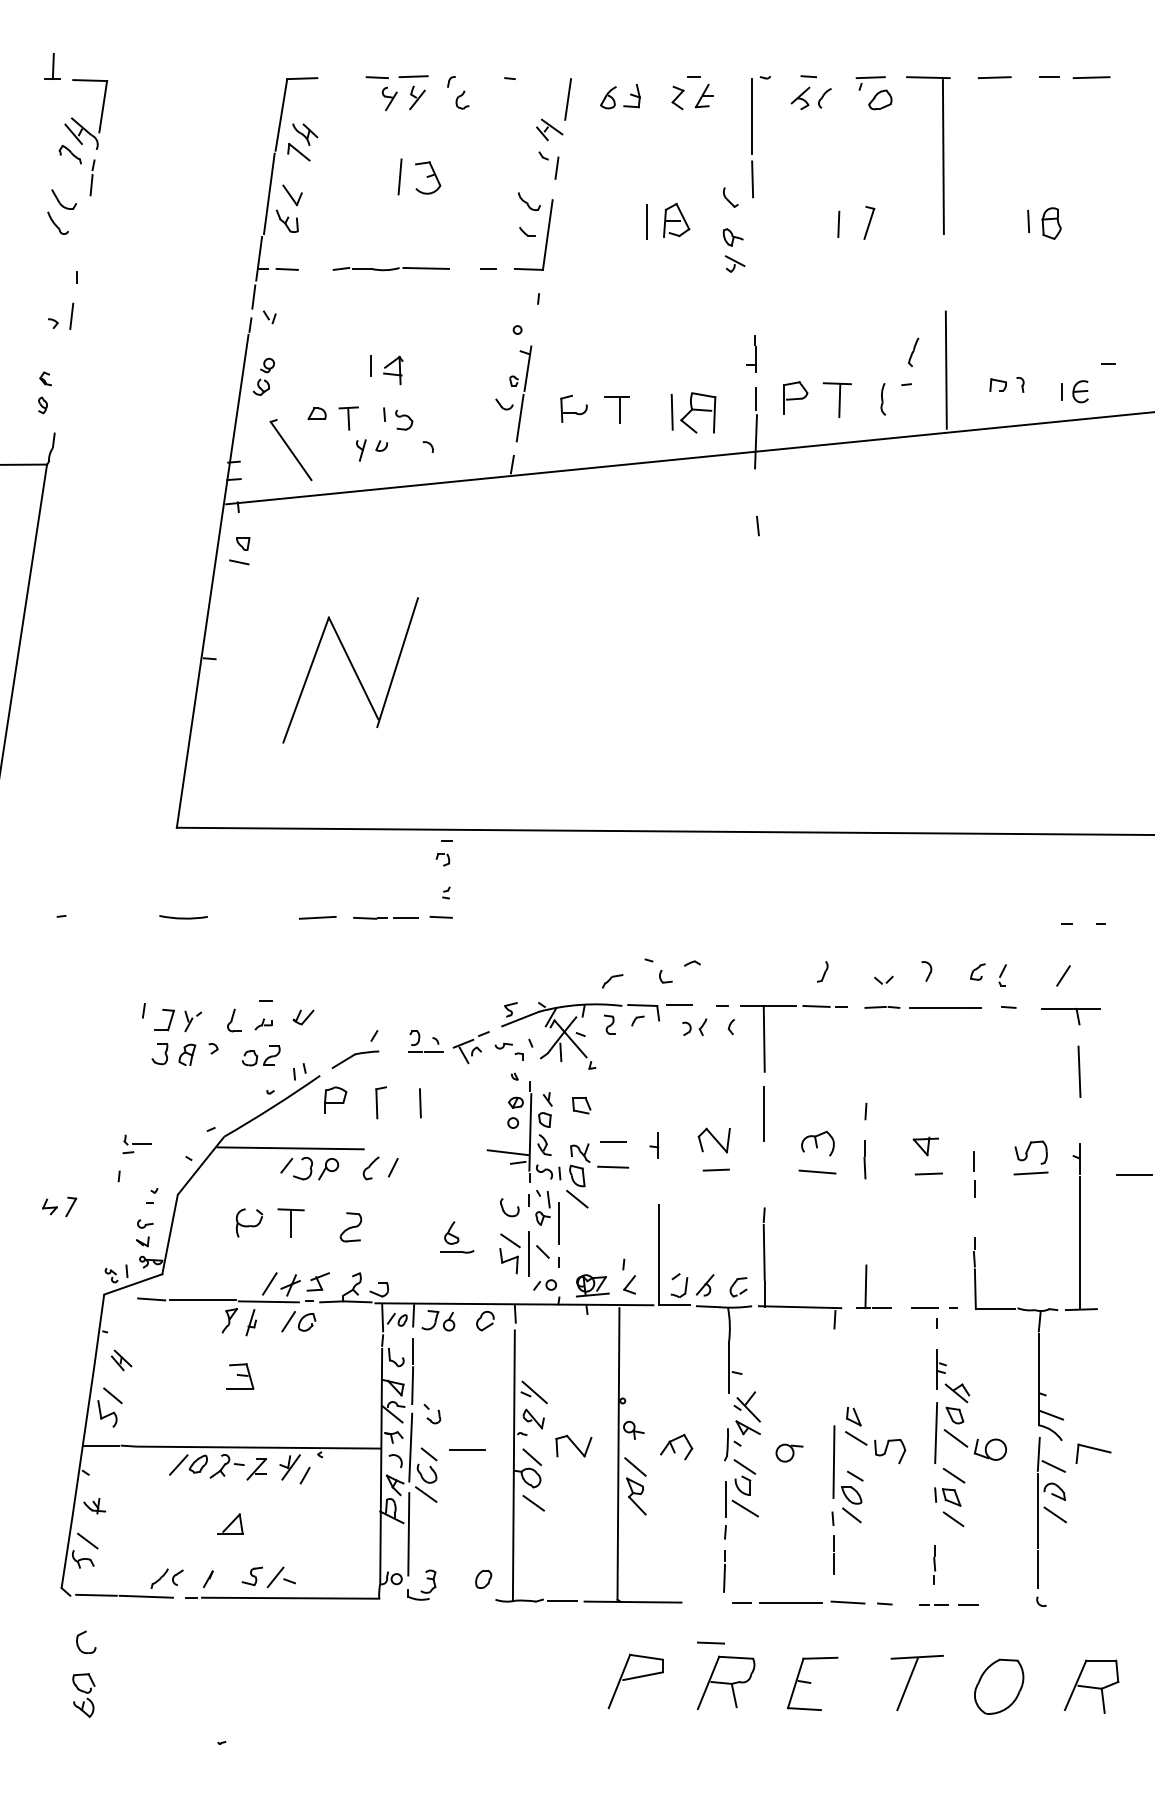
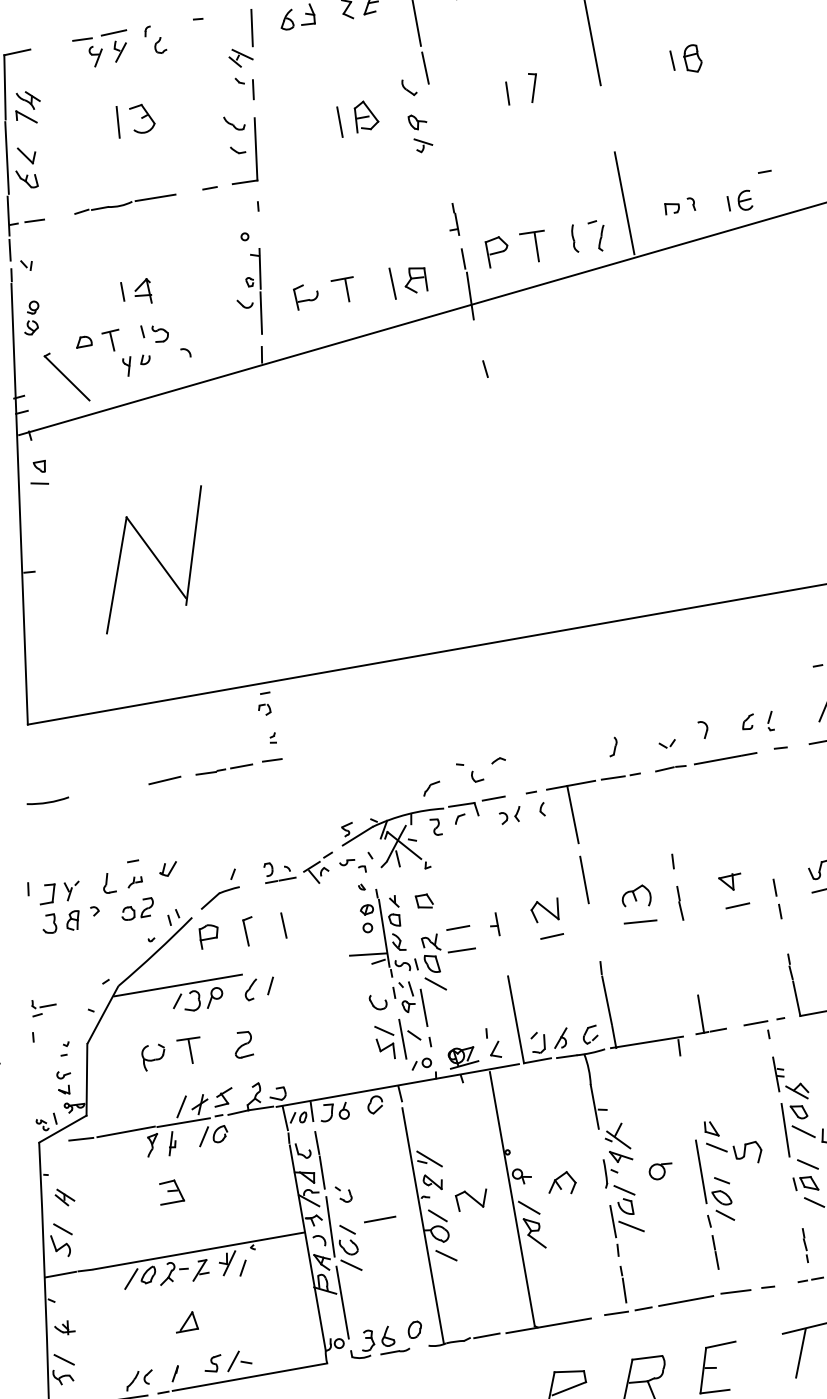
part: (913, 352) -> (601, 238), moved
part: (698, 412) -> (415, 279), size x0.71
part: (457, 1237) -> (393, 1339), moved
line: (710, 1642) -> (616, 1312), moved

